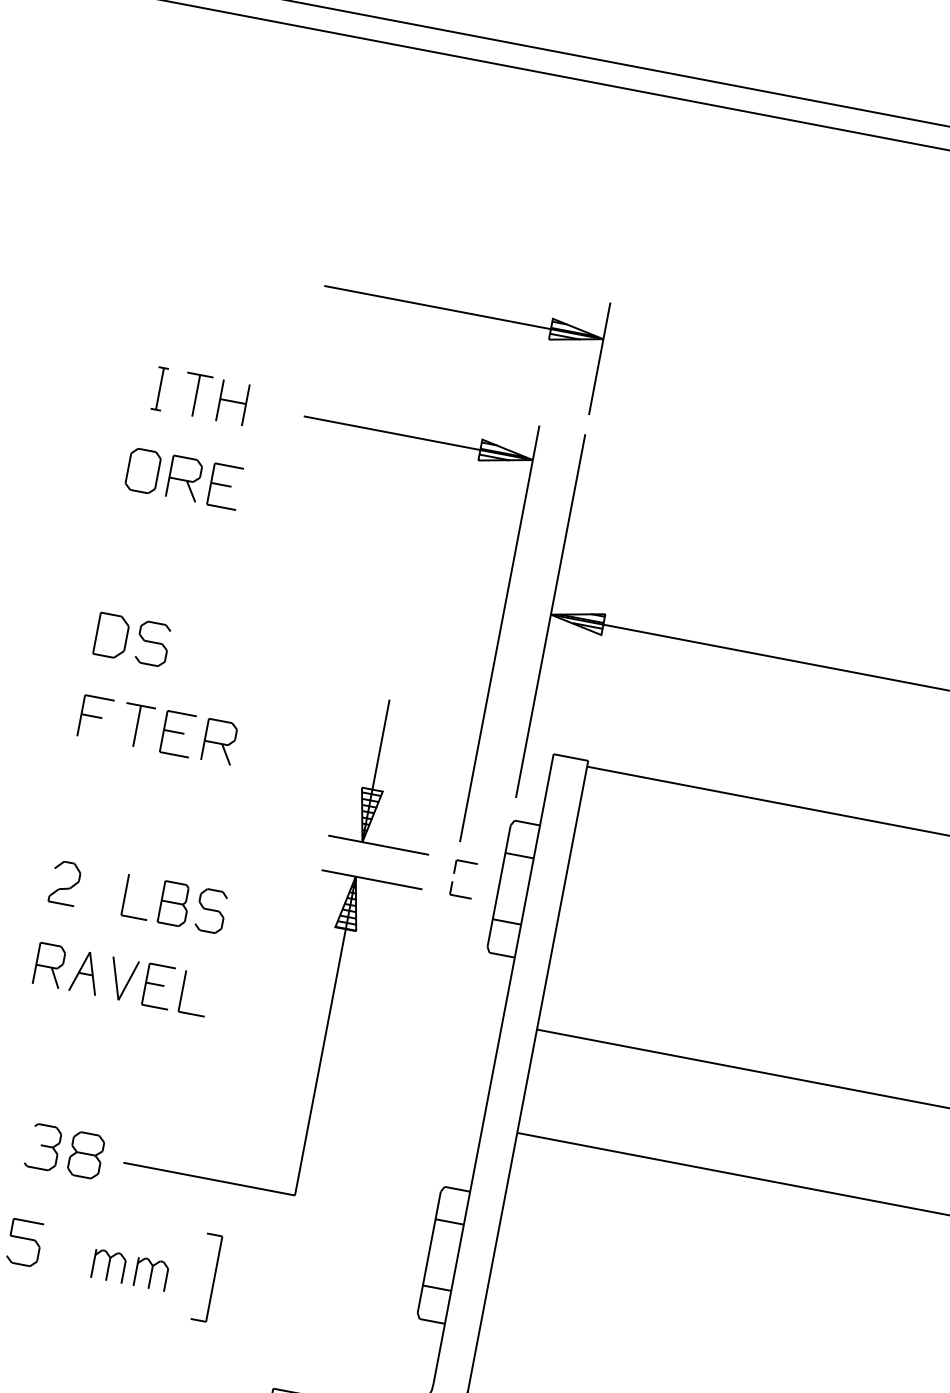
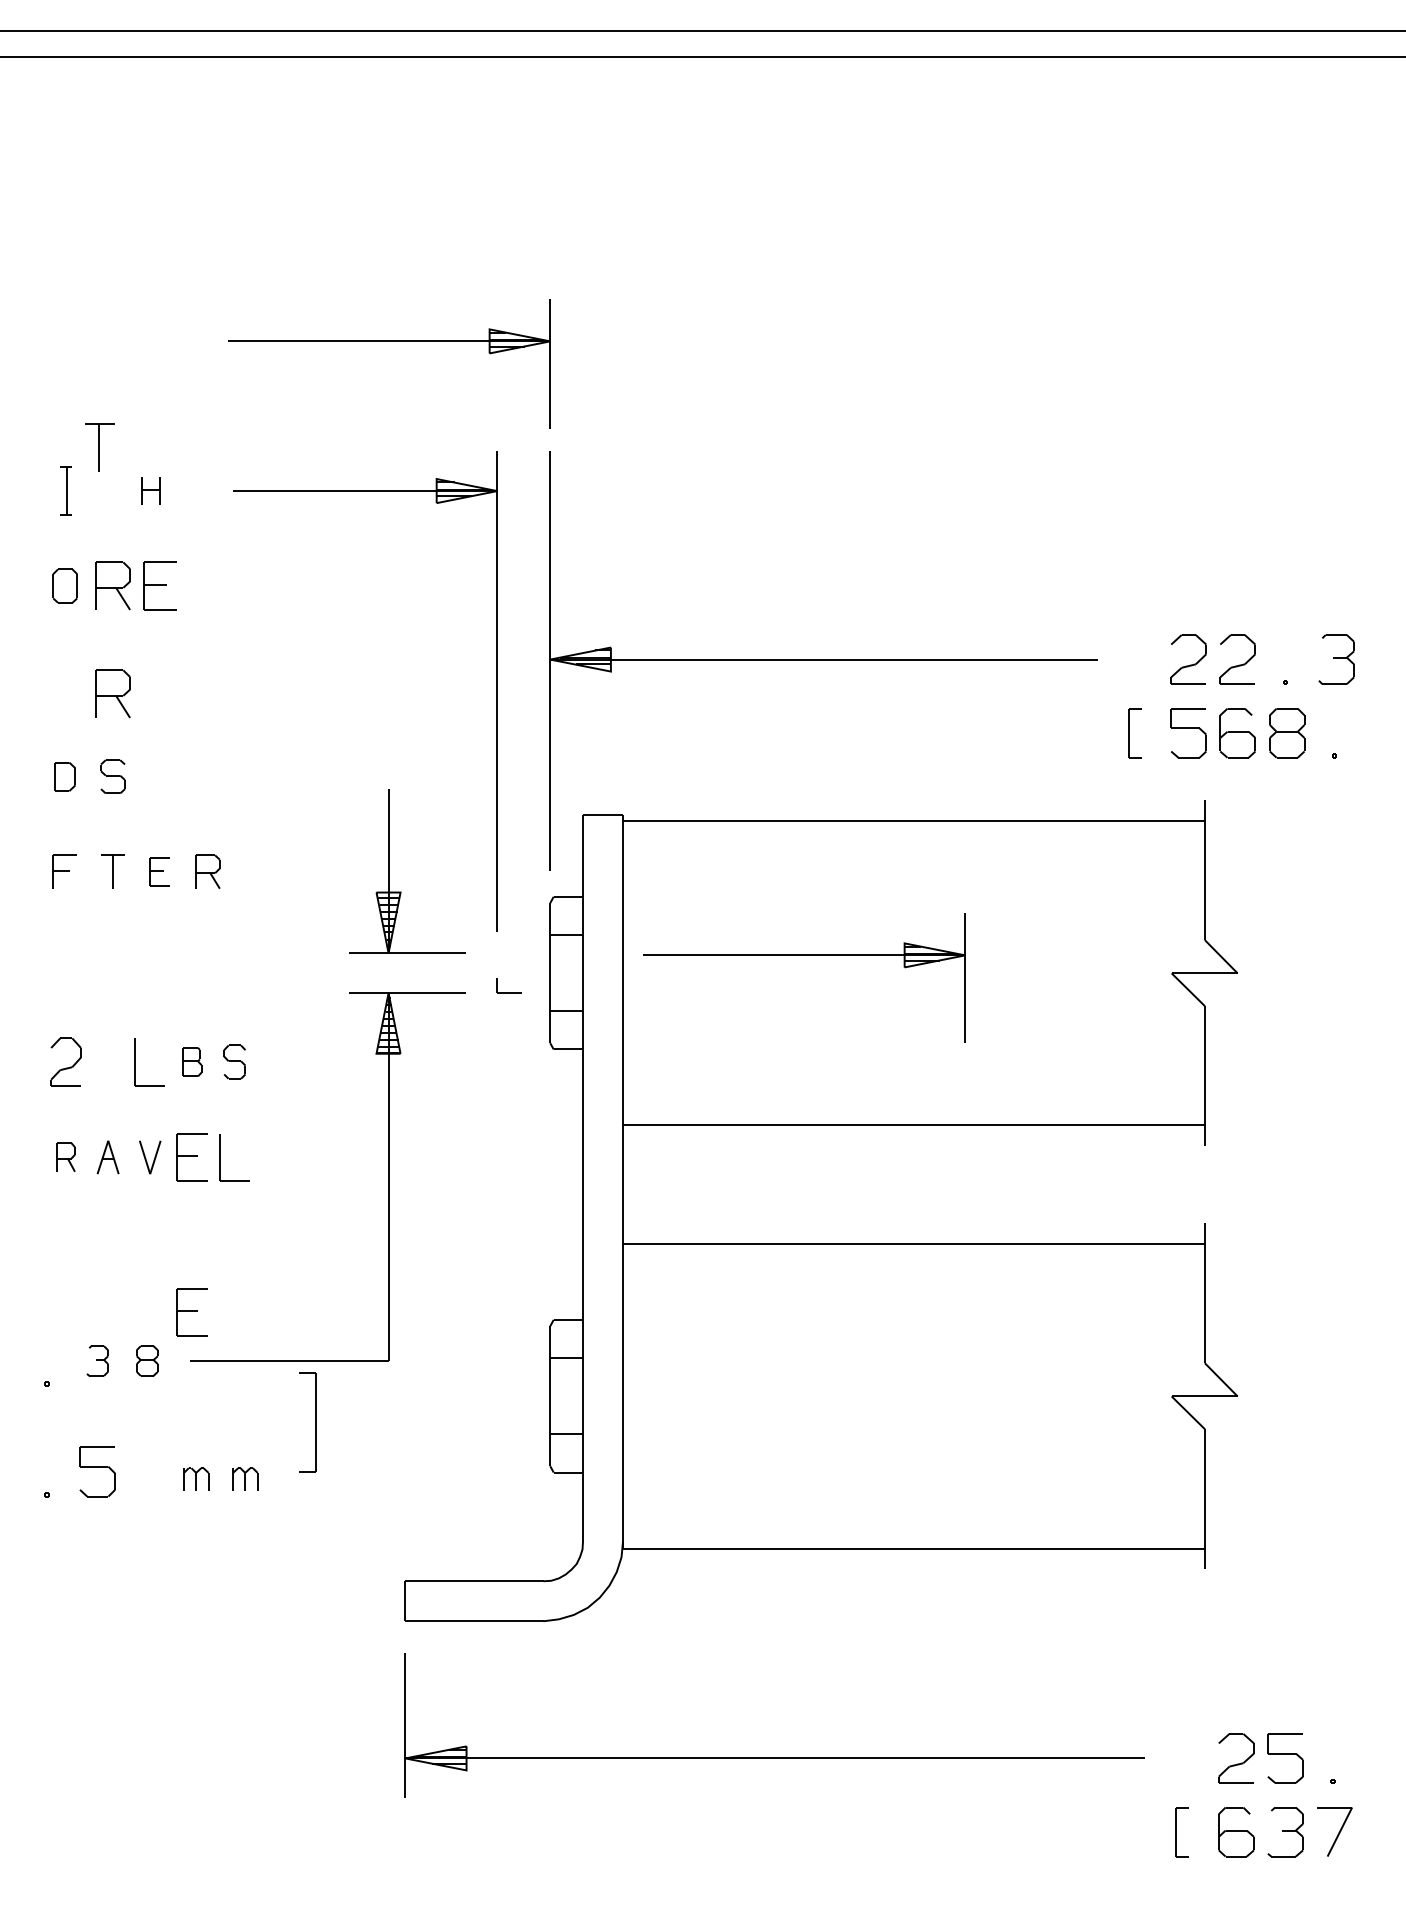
part: (196, 395) -> (99, 447), moved
part: (232, 402) -> (150, 490), size x0.6
part: (142, 470) -> (64, 585), size x0.7
part: (166, 571) -> (112, 693), added
part: (111, 635) -> (64, 776), size x0.6
part: (152, 643) -> (112, 776), size x0.7
part: (95, 717) -> (64, 871), size x0.7
part: (136, 725) -> (112, 871), size x0.7
part: (177, 733) -> (159, 871), size x0.6
part: (219, 741) -> (207, 871), size x0.7
part: (466, 862) -> (508, 953), removed
part: (174, 903) -> (192, 1061), size x0.6
part: (211, 910) -> (234, 1061), size x0.7
part: (722, 912) -> (804, 955), added
part: (48, 965) -> (65, 1157), size x0.6
part: (85, 972) -> (107, 1157), size x0.7
part: (121, 979) -> (149, 1157), size x0.7
part: (132, 1120) -> (191, 1312), added
part: (43, 1146) -> (97, 1360), size x0.6
part: (86, 1154) -> (147, 1360), size x0.6
part: (109, 1266) -> (196, 1479), size x0.7
part: (151, 1274) -> (245, 1479), size x0.7
part: (213, 1278) -> (315, 1422), moved

